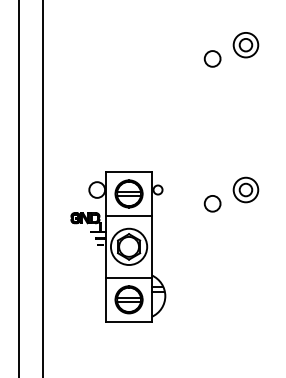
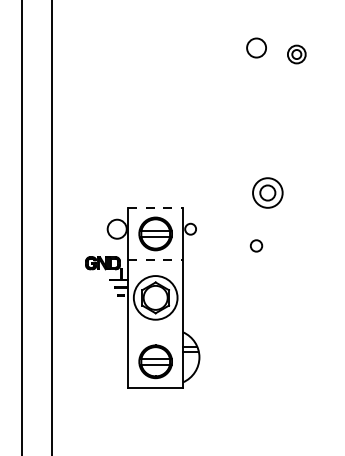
part: (245, 45) -> (296, 54), size x0.6
circle: (212, 58) -> (256, 47), moved
line: (129, 172) -> (156, 208), solid -> dashed
part: (245, 189) -> (267, 192), moved
circle: (212, 203) -> (256, 245), size x0.6
line: (129, 215) -> (156, 259), solid -> dashed
line: (128, 278) -> (154, 336), removed

